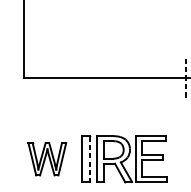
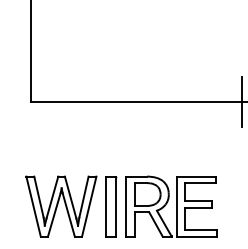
line: (185, 78) -> (241, 101), dashed -> solid
part: (47, 159) -> (61, 206), size x1.43
line: (89, 159) -> (116, 207), dashed -> solid

